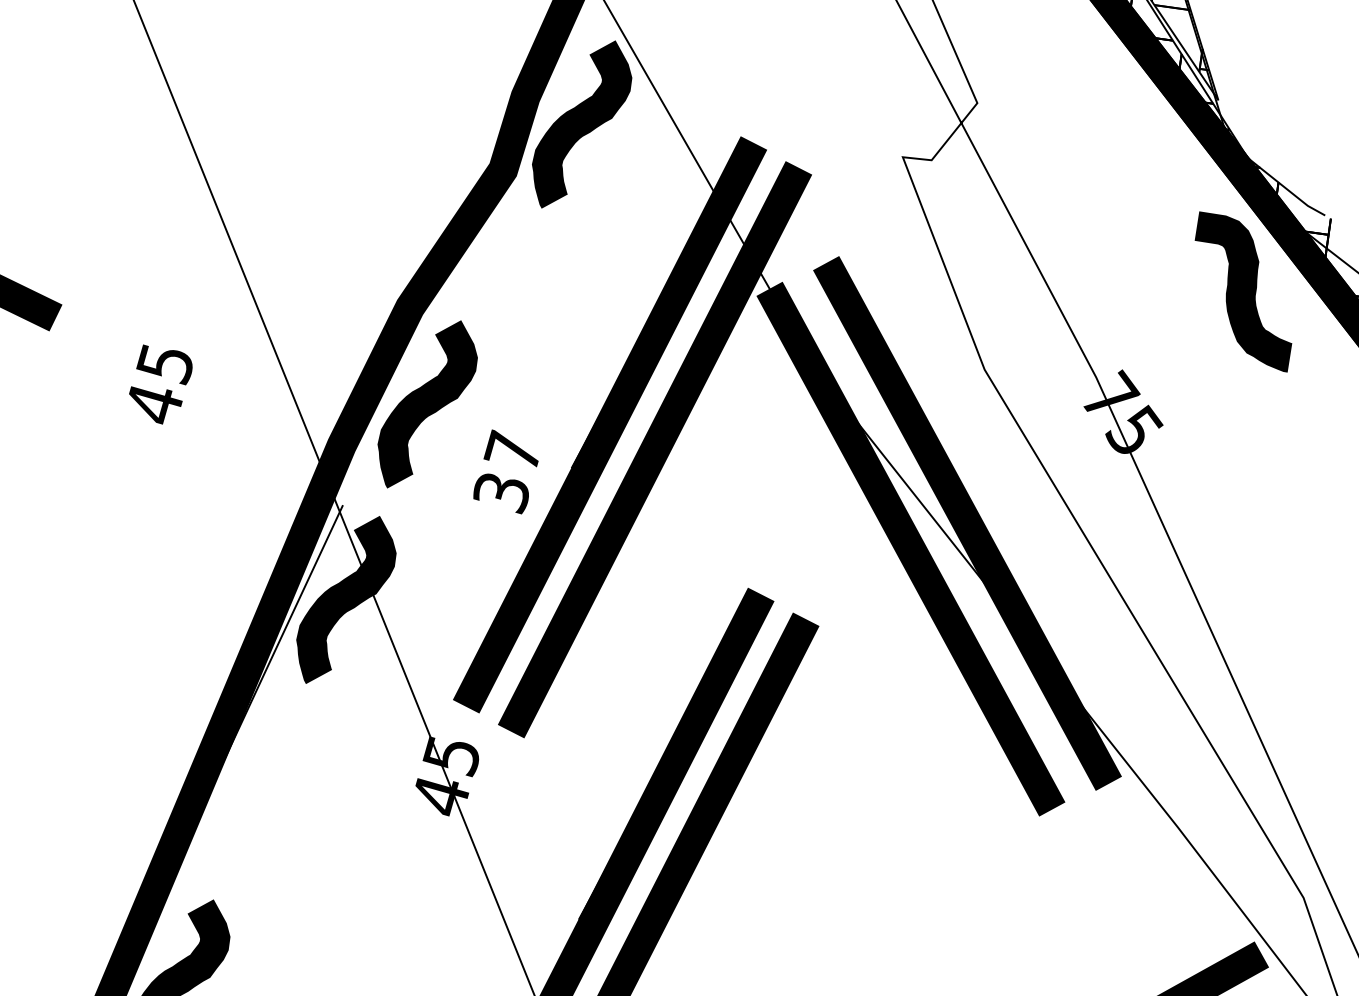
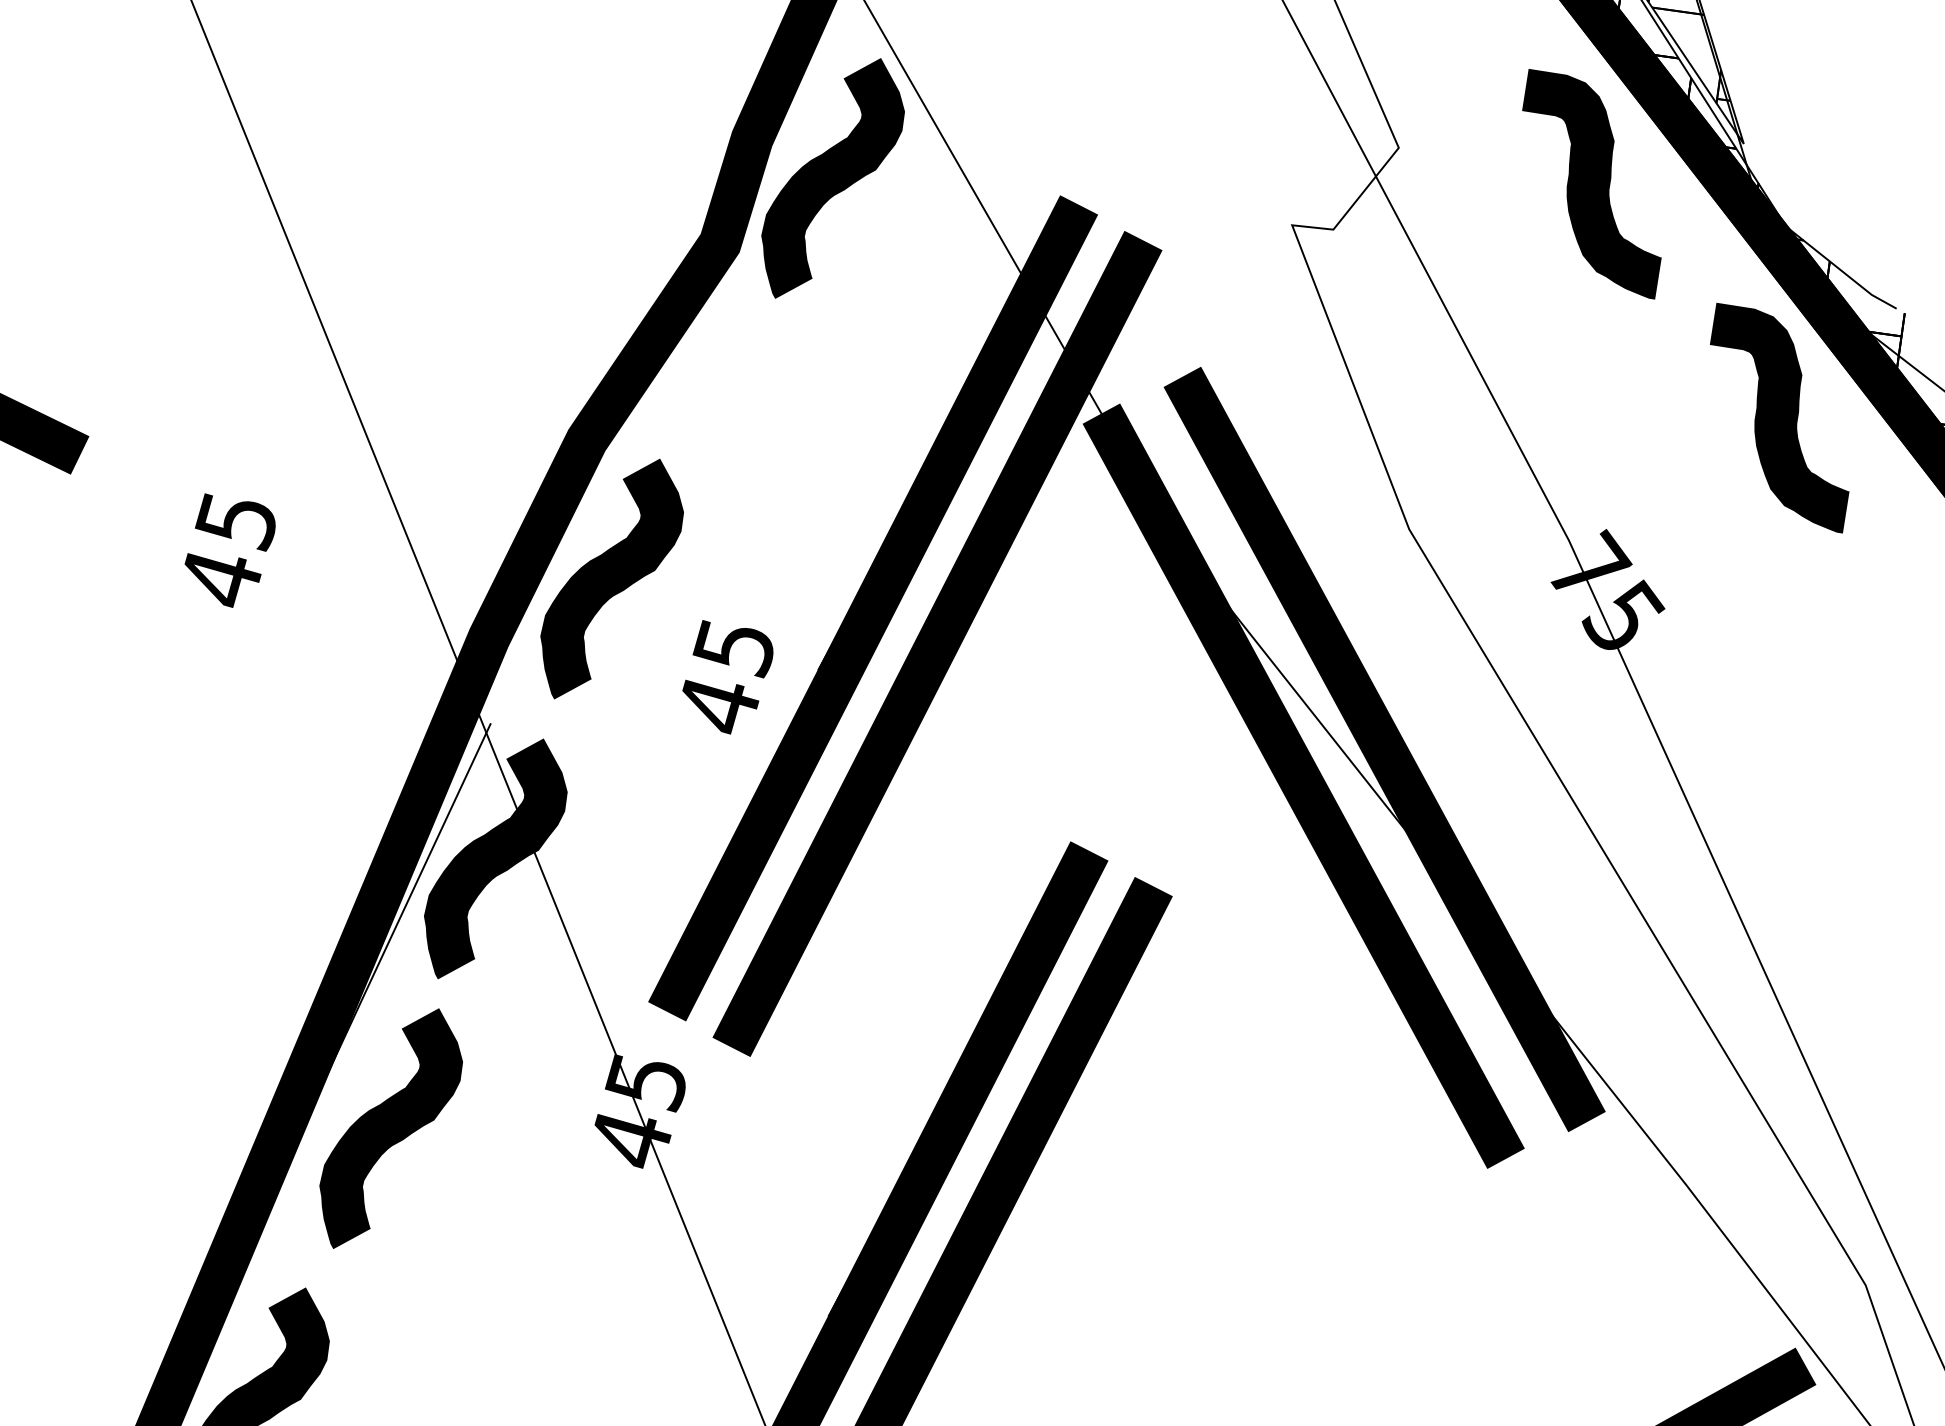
curve: (1111, 128) -> (1590, 184), added
text: (506, 471) -> (724, 675), 37 -> 45
curve: (273, 788) -> (391, 1128), added

